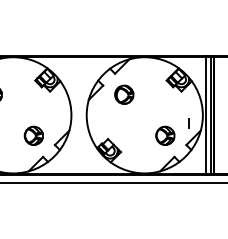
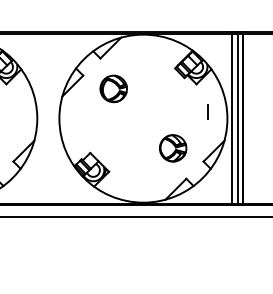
part: (188, 123) -> (206, 111), moved

